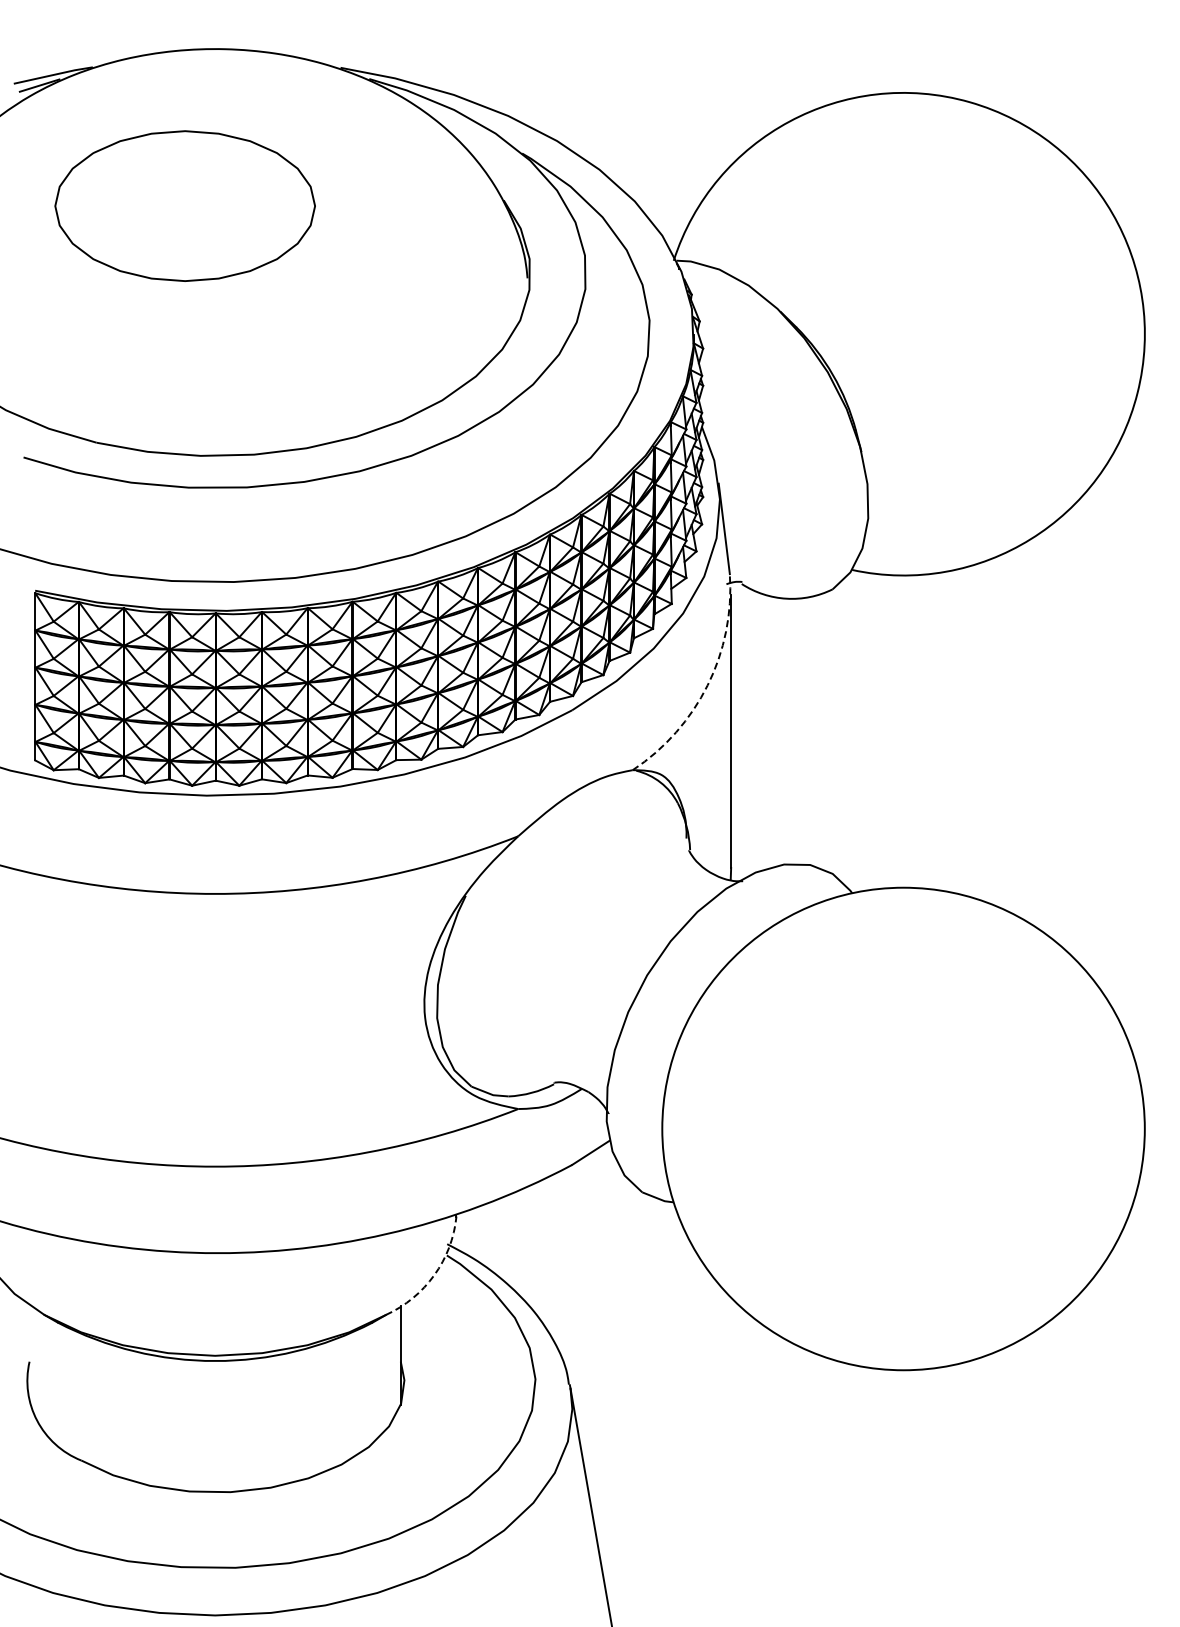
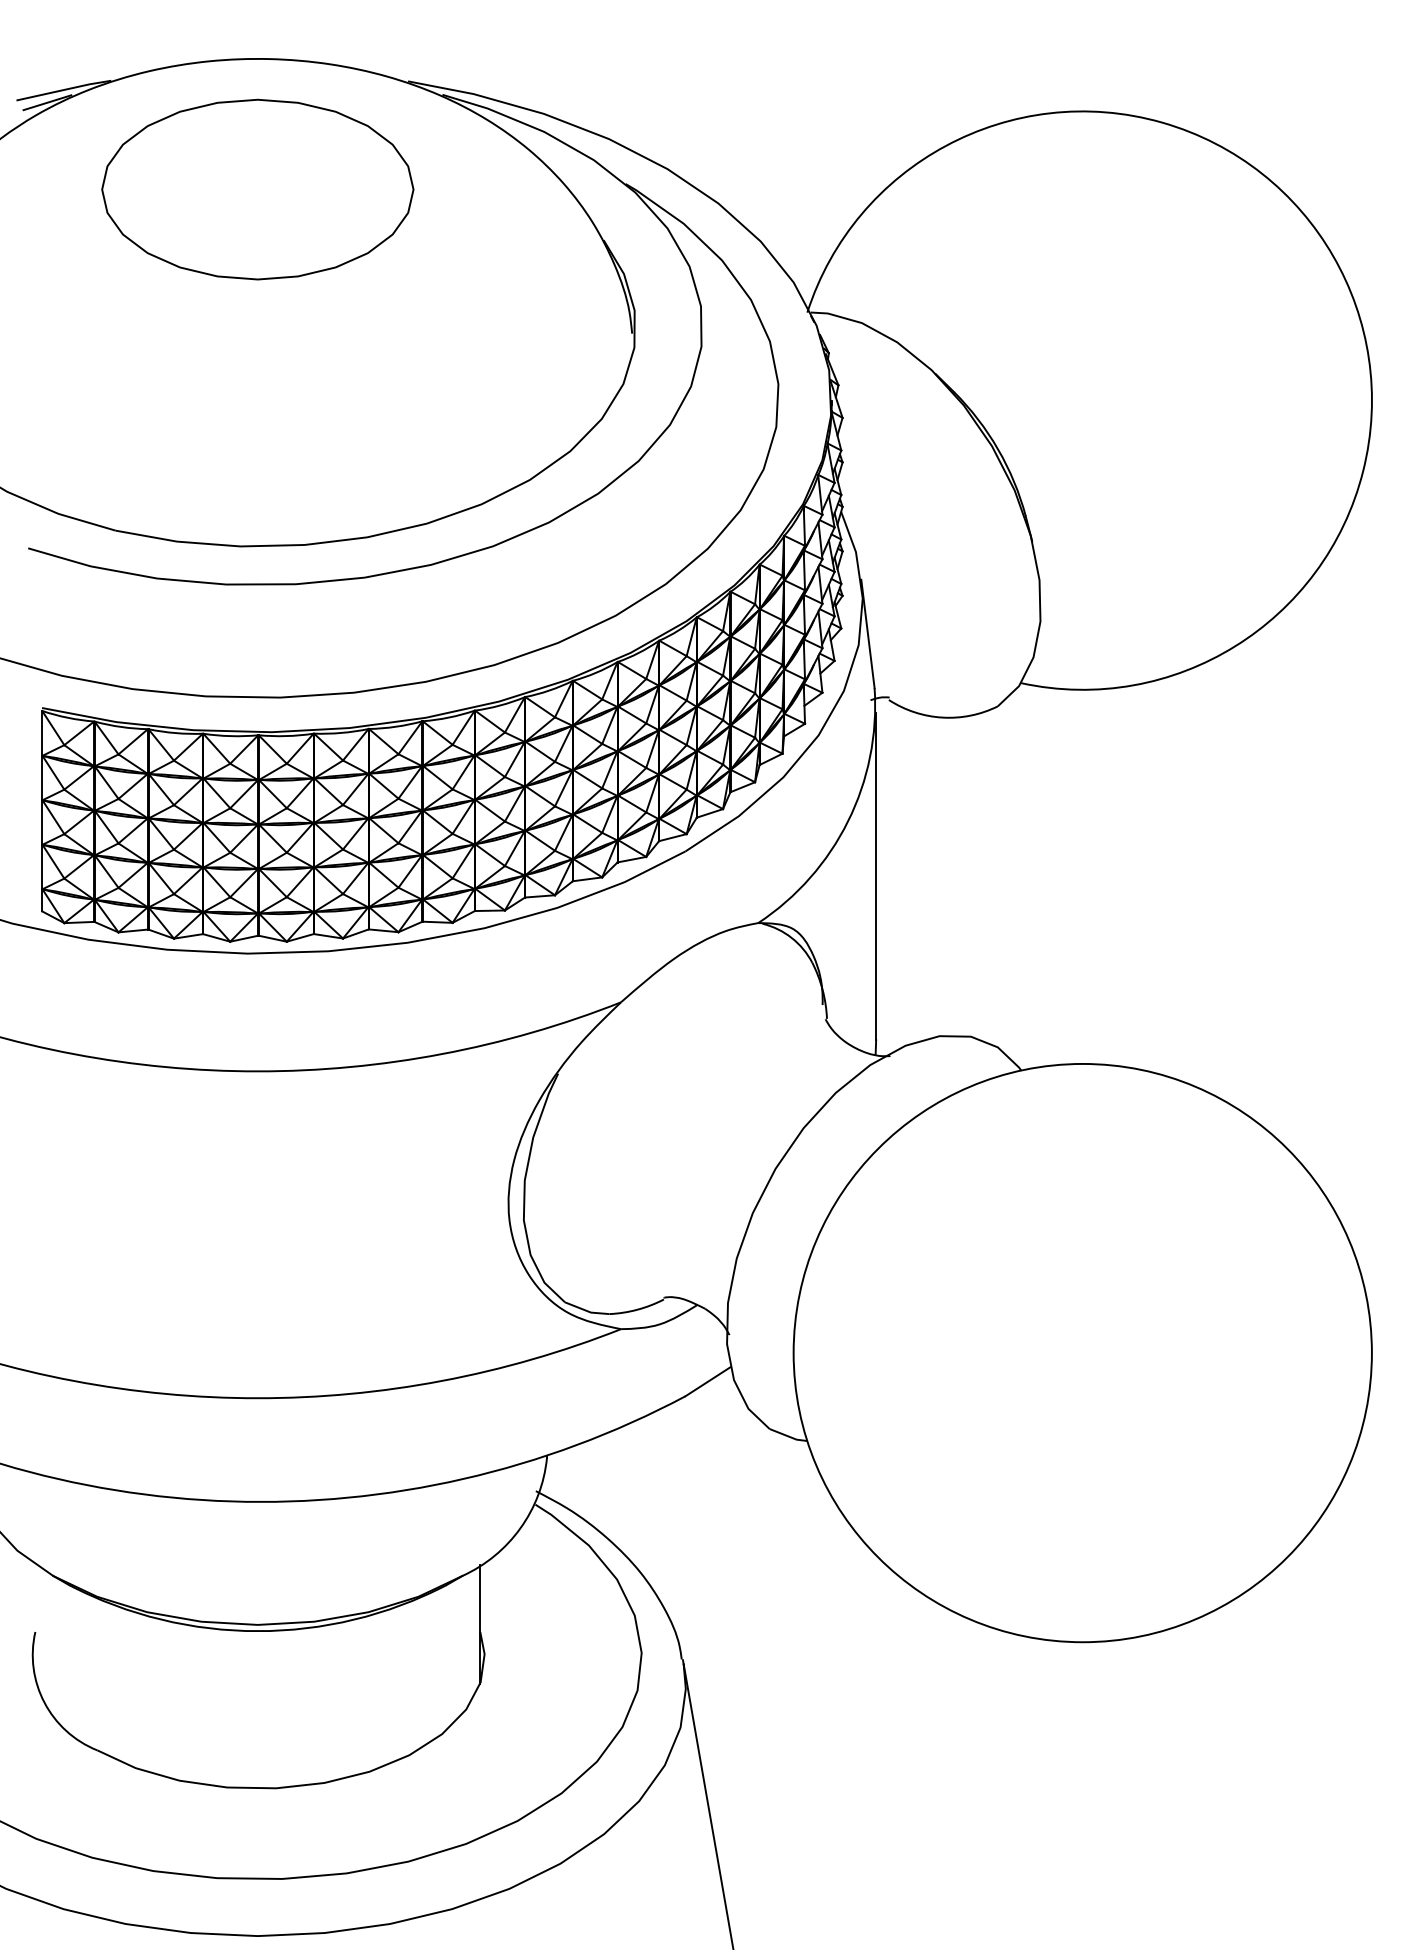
part: (184, 205) -> (257, 188), moved
arc: (707, 685) -> (847, 821), dashed -> solid
arc: (434, 1275) -> (520, 1528), dashed -> solid

